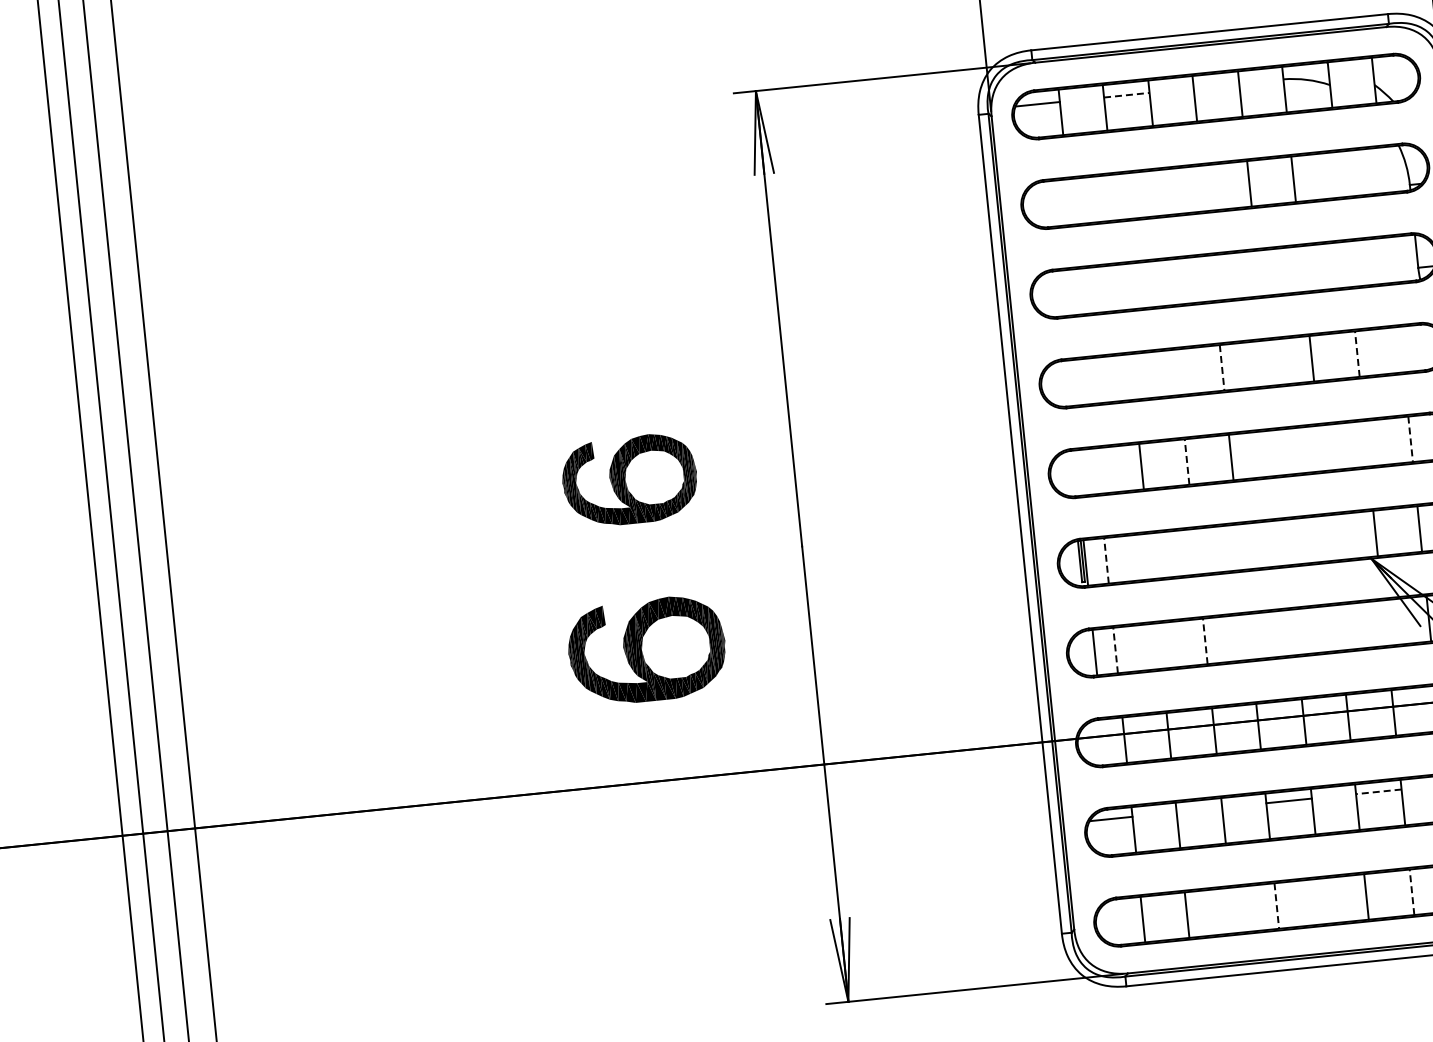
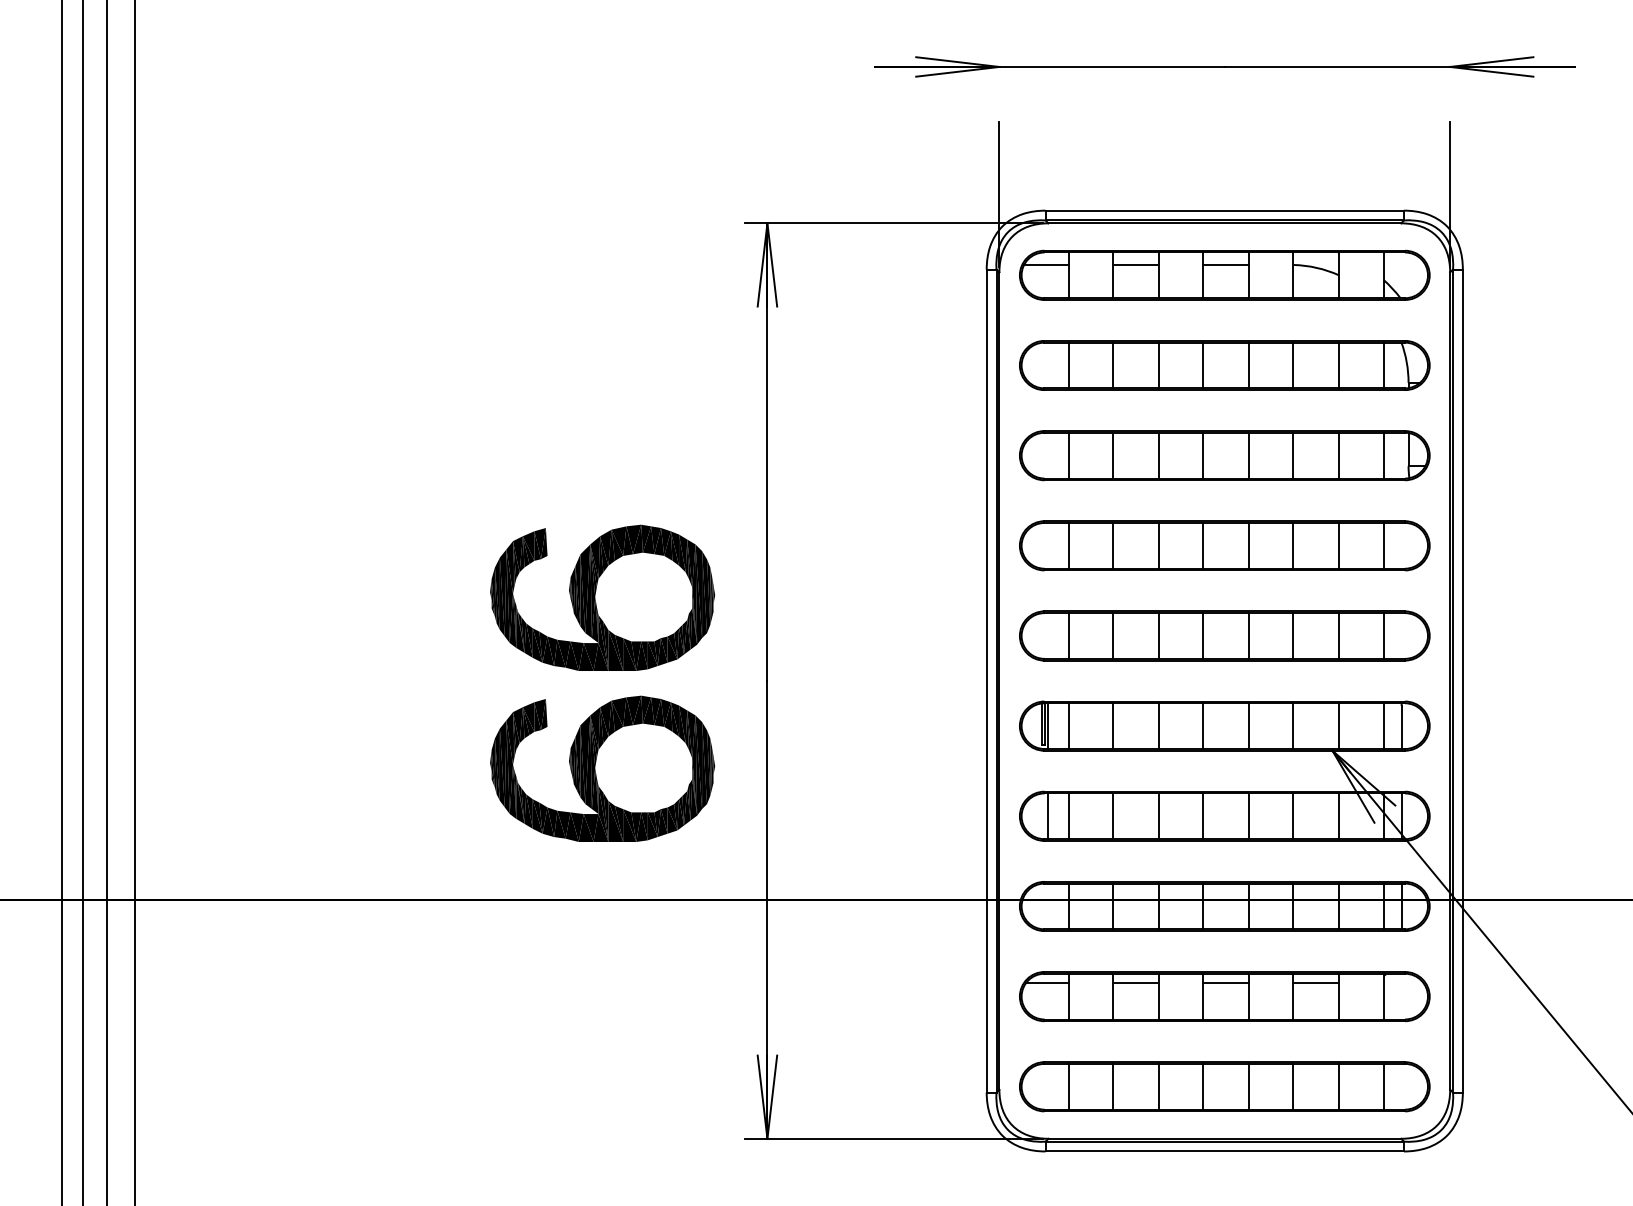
line: (1216, 85) -> (1226, 264), added
line: (1127, 94) -> (1136, 264), dashed -> solid
line: (1383, 170) -> (1383, 365), added
line: (1339, 174) -> (1339, 365), added
line: (1204, 188) -> (1203, 365), added
line: (1159, 192) -> (1158, 365), added
line: (1114, 197) -> (1113, 365), added
line: (1069, 202) -> (1068, 365), added
line: (1392, 259) -> (1383, 455), added
line: (1348, 264) -> (1339, 455), added
line: (1302, 268) -> (1293, 455), added
line: (1258, 273) -> (1249, 455), added
line: (1213, 277) -> (1203, 455), added
line: (1168, 282) -> (1158, 455), added
line: (1123, 287) -> (1113, 455), added
line: (1078, 291) -> (1068, 455), added
line: (1401, 349) -> (1383, 545), added
line: (1357, 353) -> (1339, 545), dashed -> solid
line: (1268, 362) -> (1249, 545), added
line: (1222, 367) -> (1203, 545), dashed -> solid
line: (1177, 372) -> (1158, 545), added
line: (1132, 376) -> (1113, 545), added
line: (1087, 381) -> (1068, 545), added
line: (1410, 438) -> (1383, 635), dashed -> solid
line: (1366, 443) -> (1339, 635), added
line: (1320, 447) -> (1293, 635), added
line: (1277, 452) -> (1249, 635), added
line: (1186, 461) -> (1158, 635), dashed -> solid
line: (1097, 470) -> (1068, 635), added
part: (629, 479) -> (602, 597), size x1.67
line: (1330, 538) -> (1293, 726), added
line: (1286, 542) -> (1249, 726), added
line: (1240, 547) -> (1203, 726), added
line: (1195, 552) -> (1158, 726), added
line: (1151, 556) -> (1113, 726), added
line: (1106, 561) -> (1068, 726), dashed -> solid
line: (1384, 623) -> (1339, 816), added
line: (1339, 628) -> (1293, 816), added
line: (1295, 632) -> (1249, 816), added
line: (1249, 637) -> (1203, 816), added
line: (1204, 641) -> (1158, 816), dashed -> solid
line: (1160, 646) -> (1113, 816), added
part: (646, 650) -> (602, 768), size x1.43
line: (1115, 650) -> (1068, 816), dashed -> solid
line: (1378, 791) -> (1316, 983), dashed -> solid
line: (1198, 810) -> (1135, 983), added
line: (1412, 891) -> (1339, 1086), dashed -> solid
line: (1322, 901) -> (1249, 1086), added
line: (1276, 905) -> (1203, 1086), dashed -> solid
line: (1232, 910) -> (1158, 1086), added

